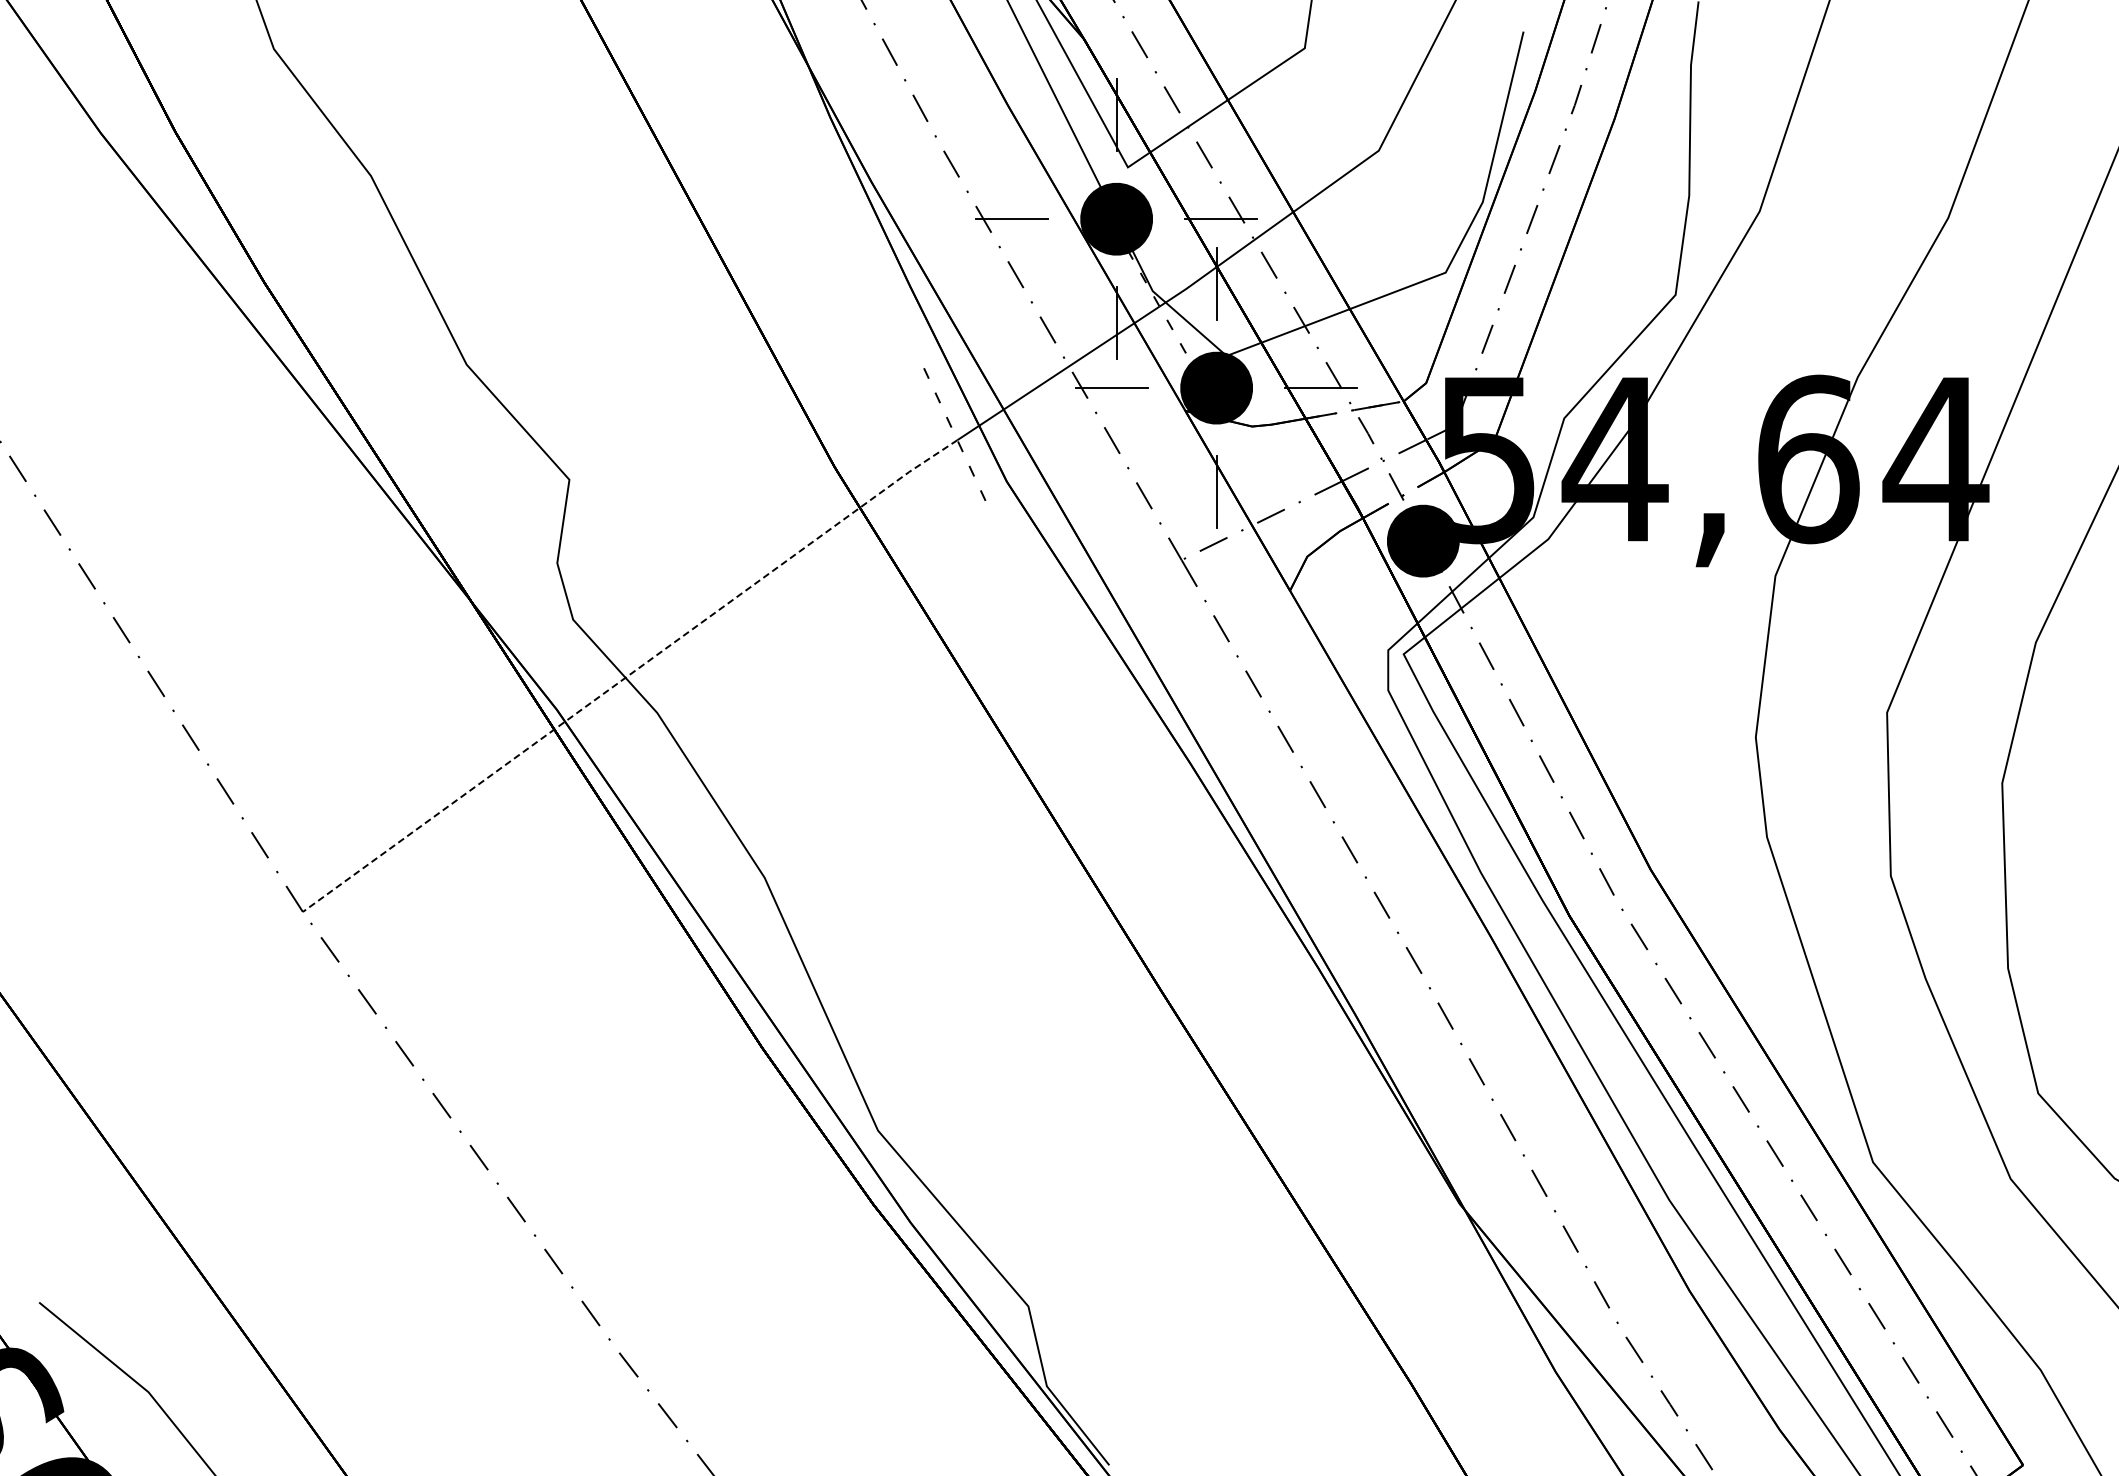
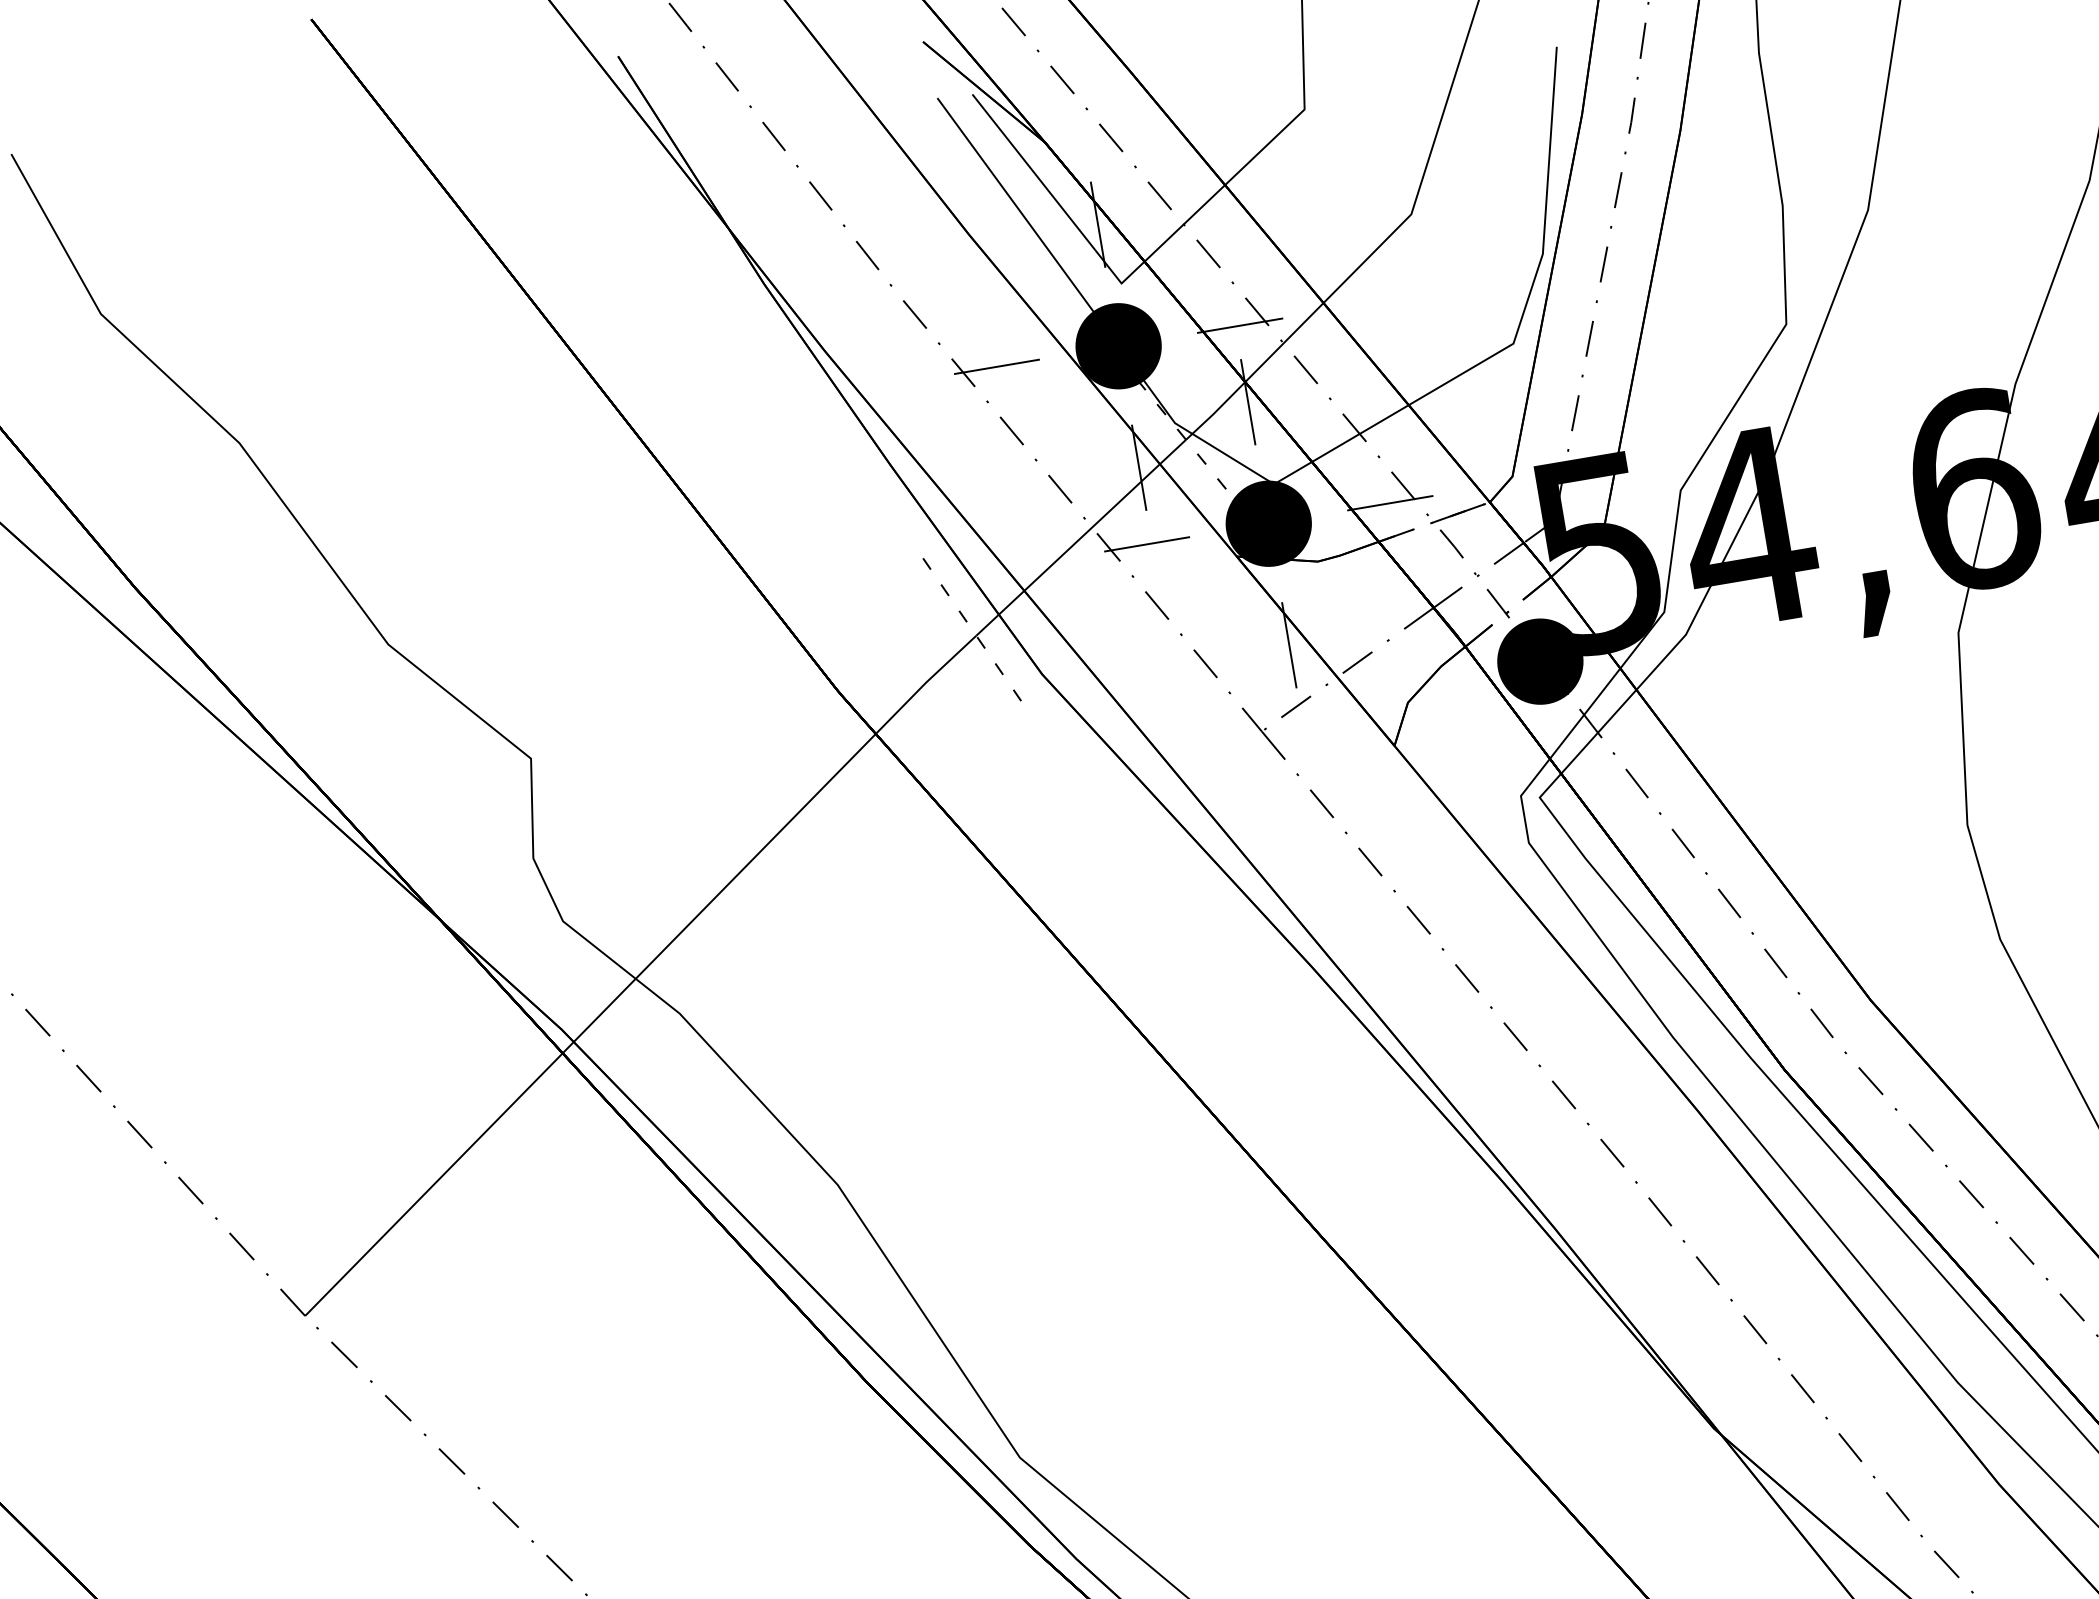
line: (629, 674) -> (639, 974), dashed -> solid

